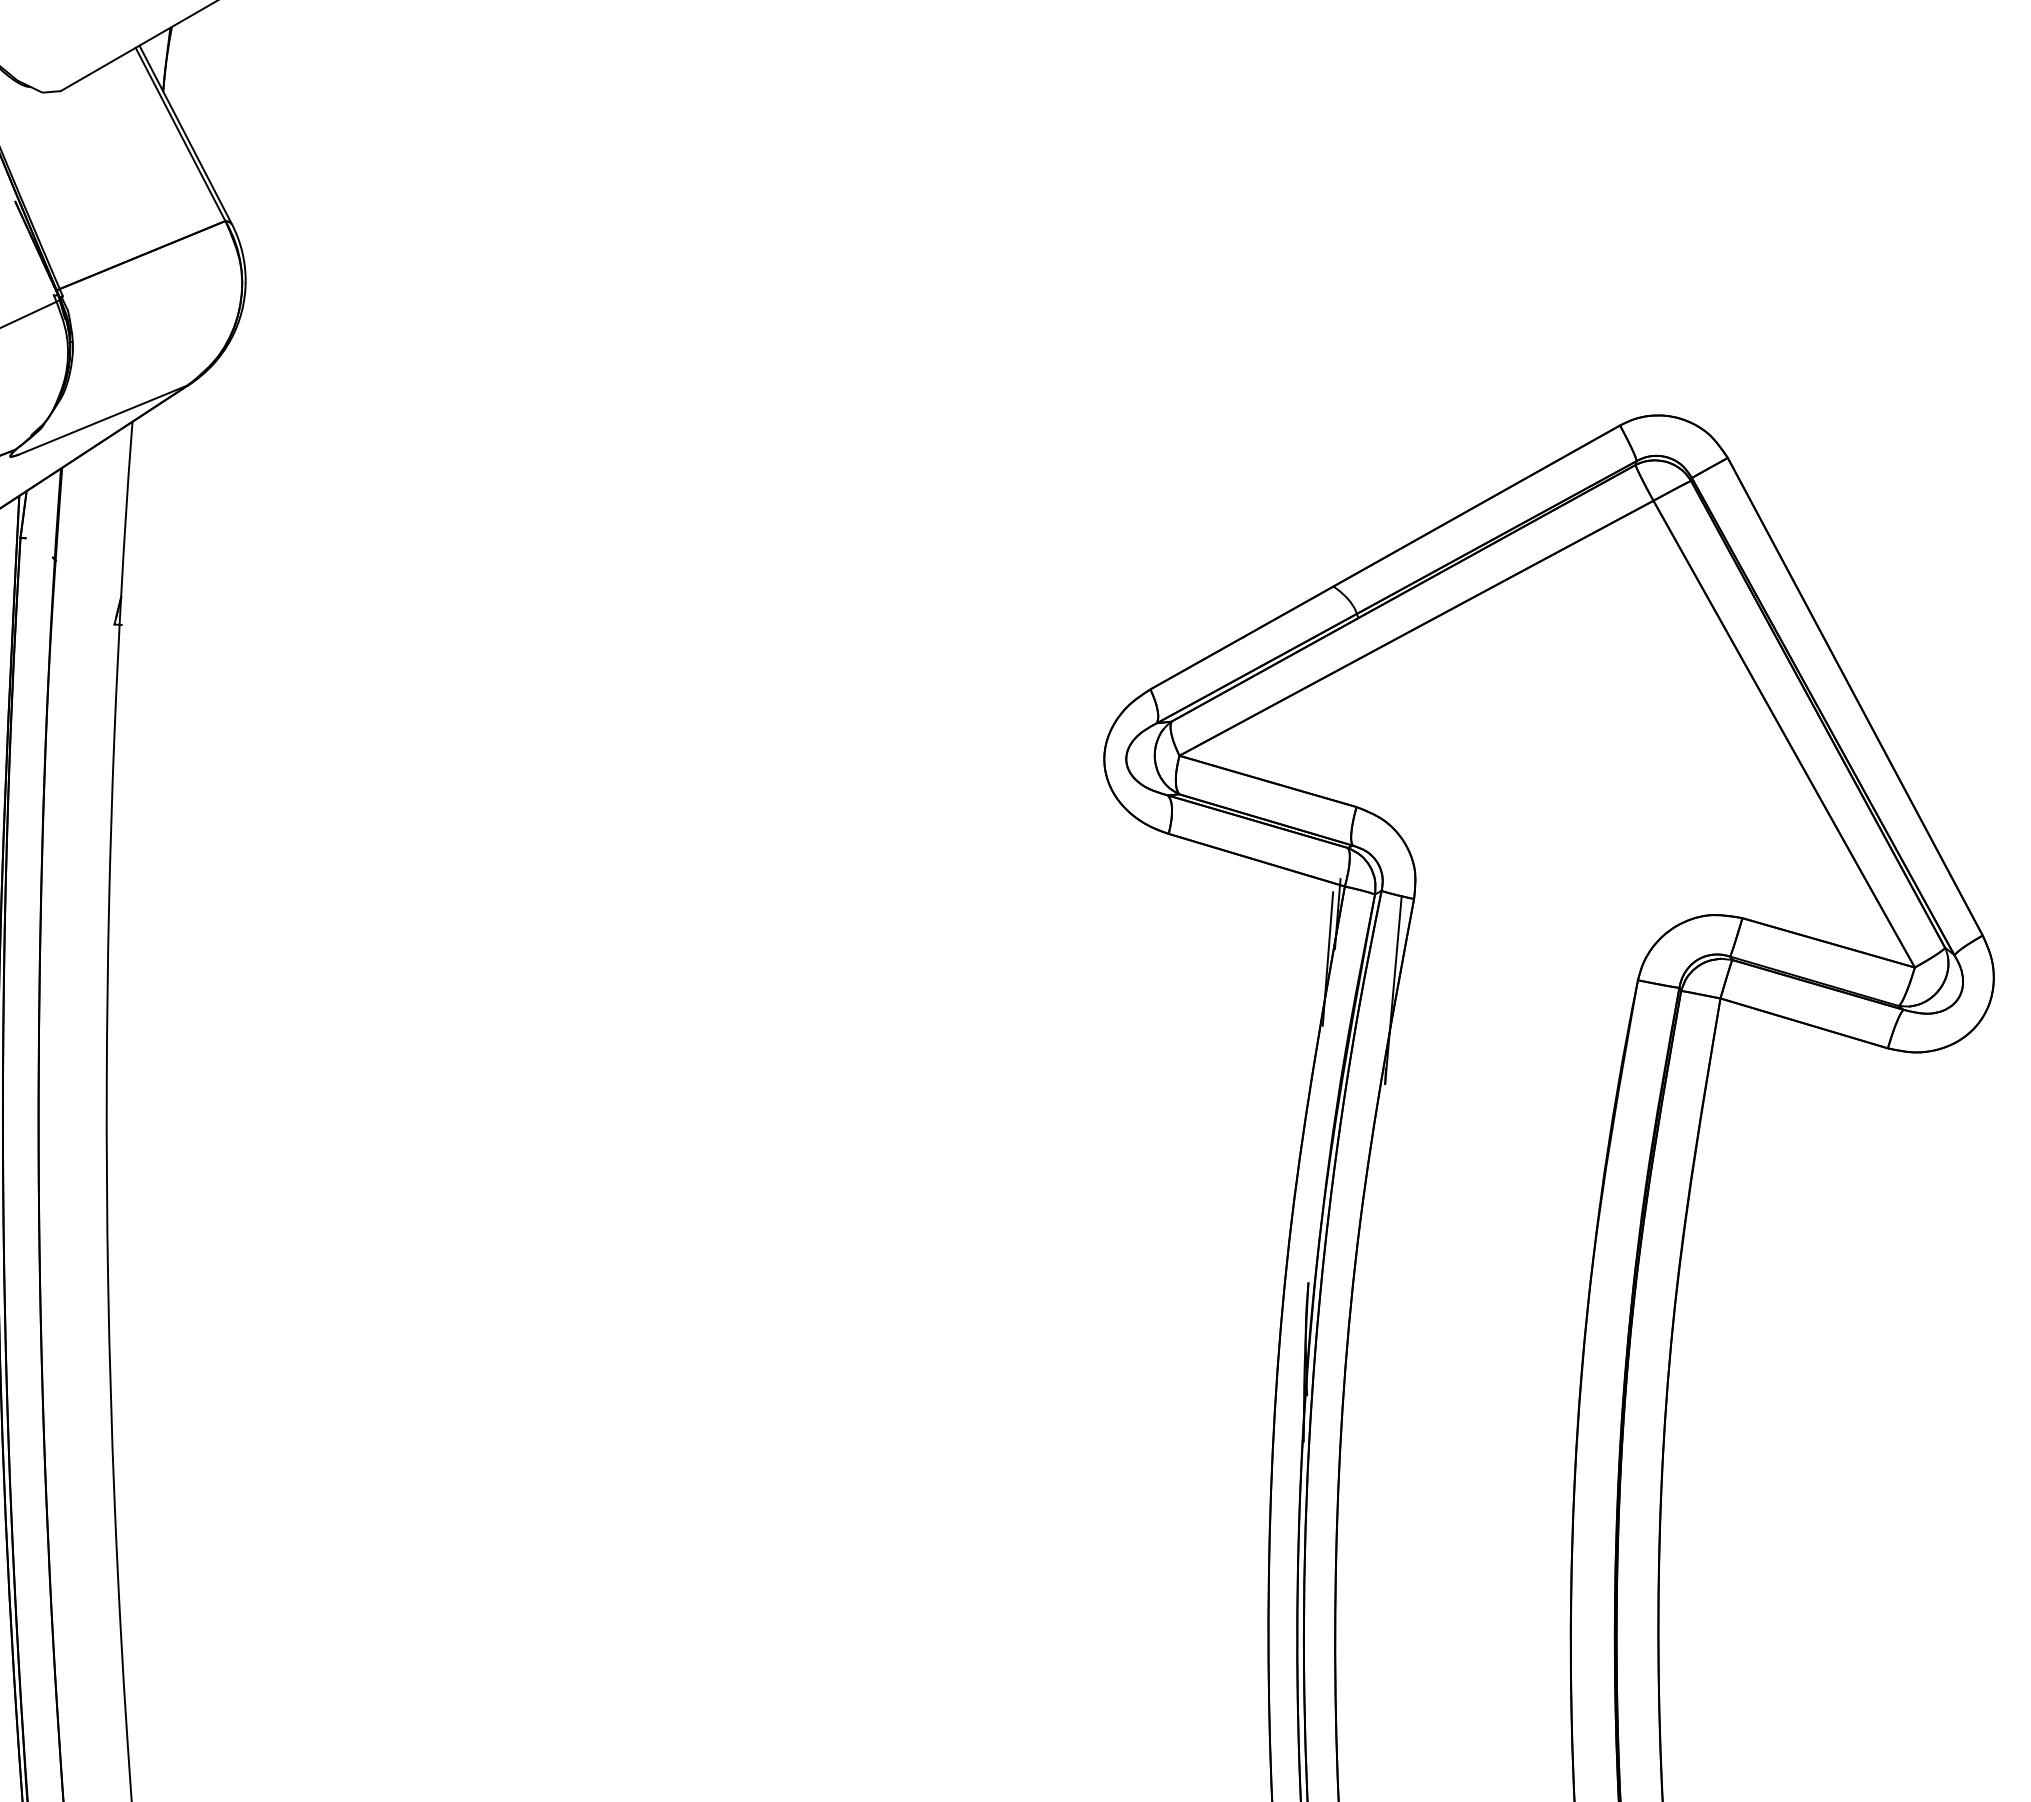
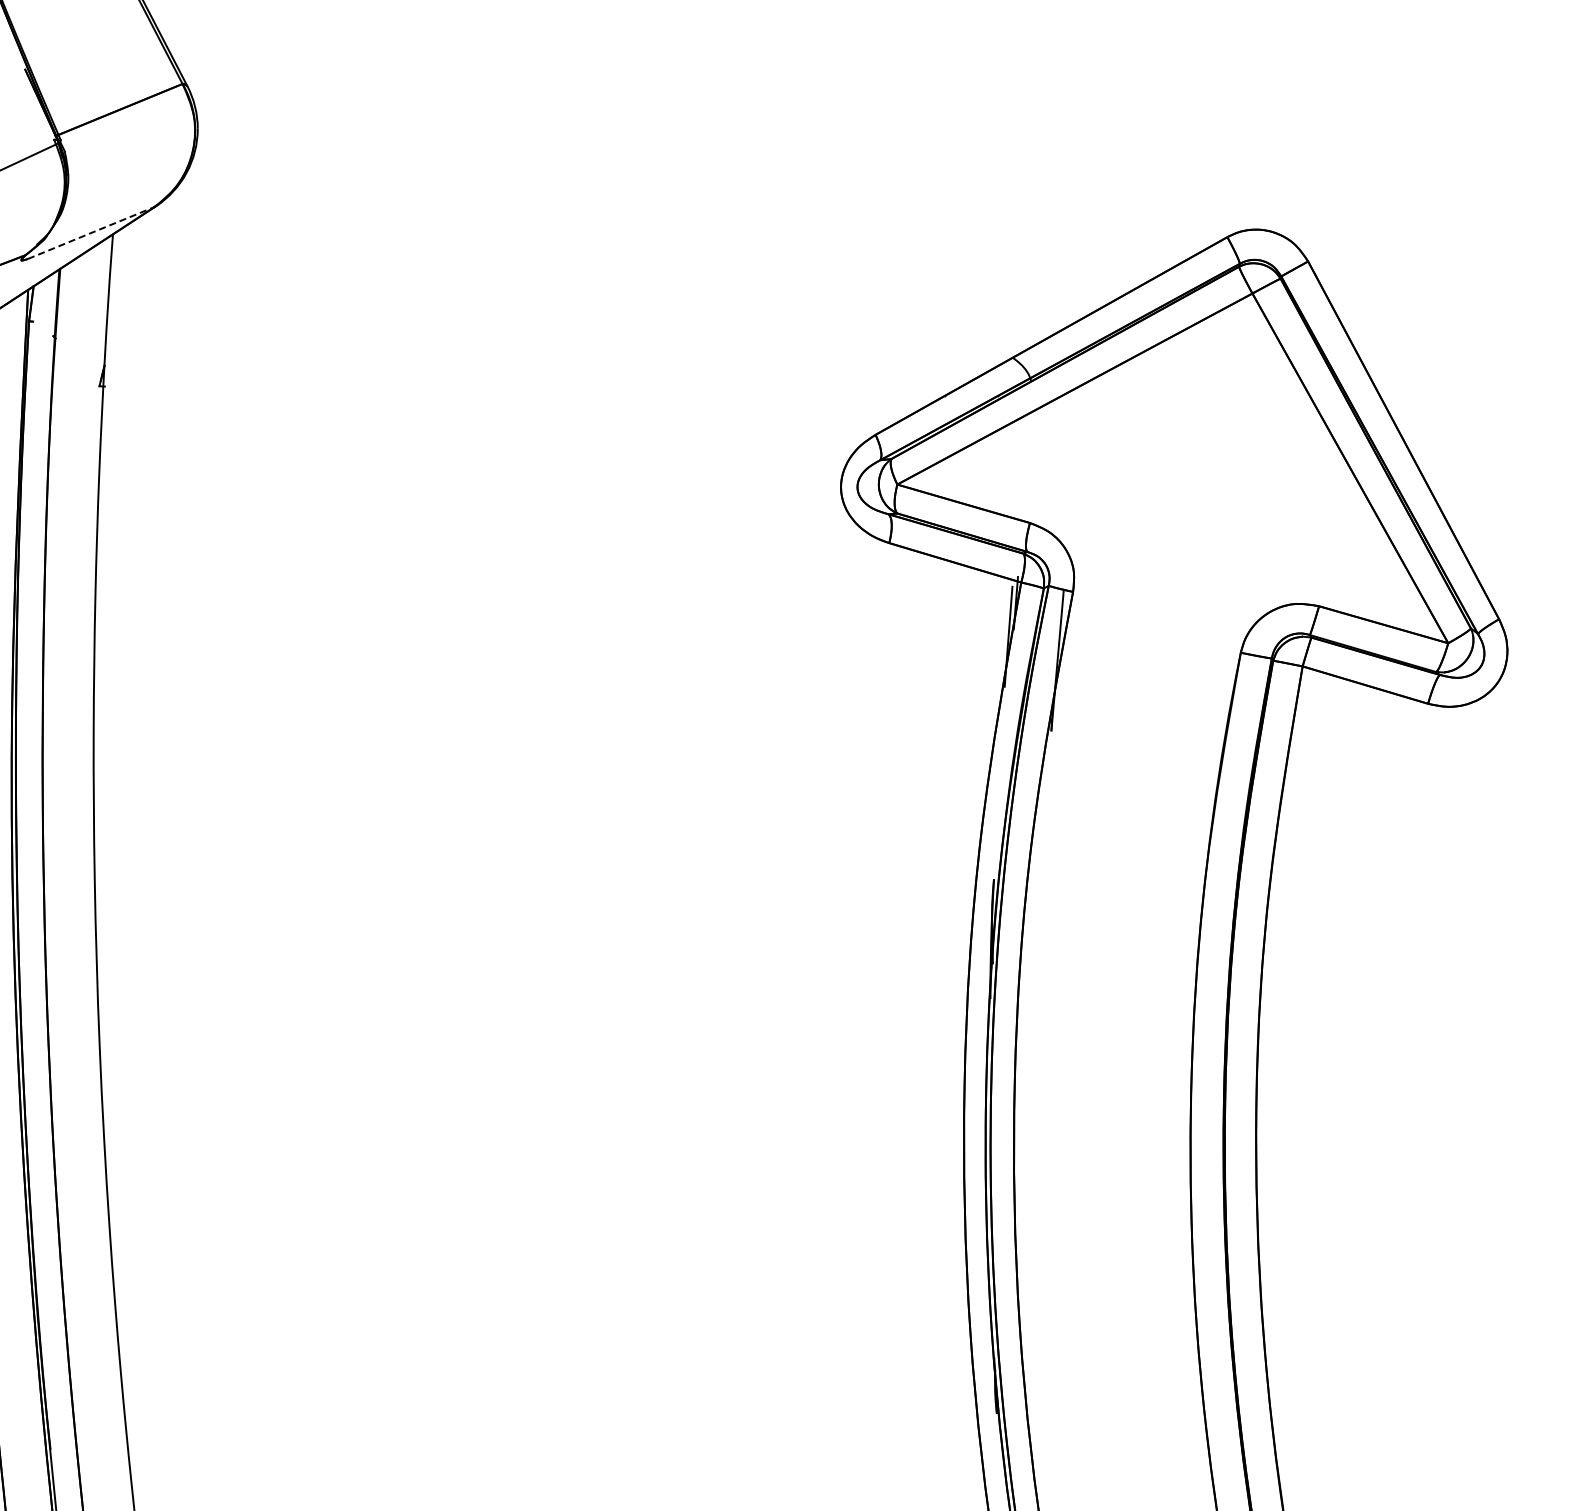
line: (103, 419) -> (91, 232), solid -> dashed

